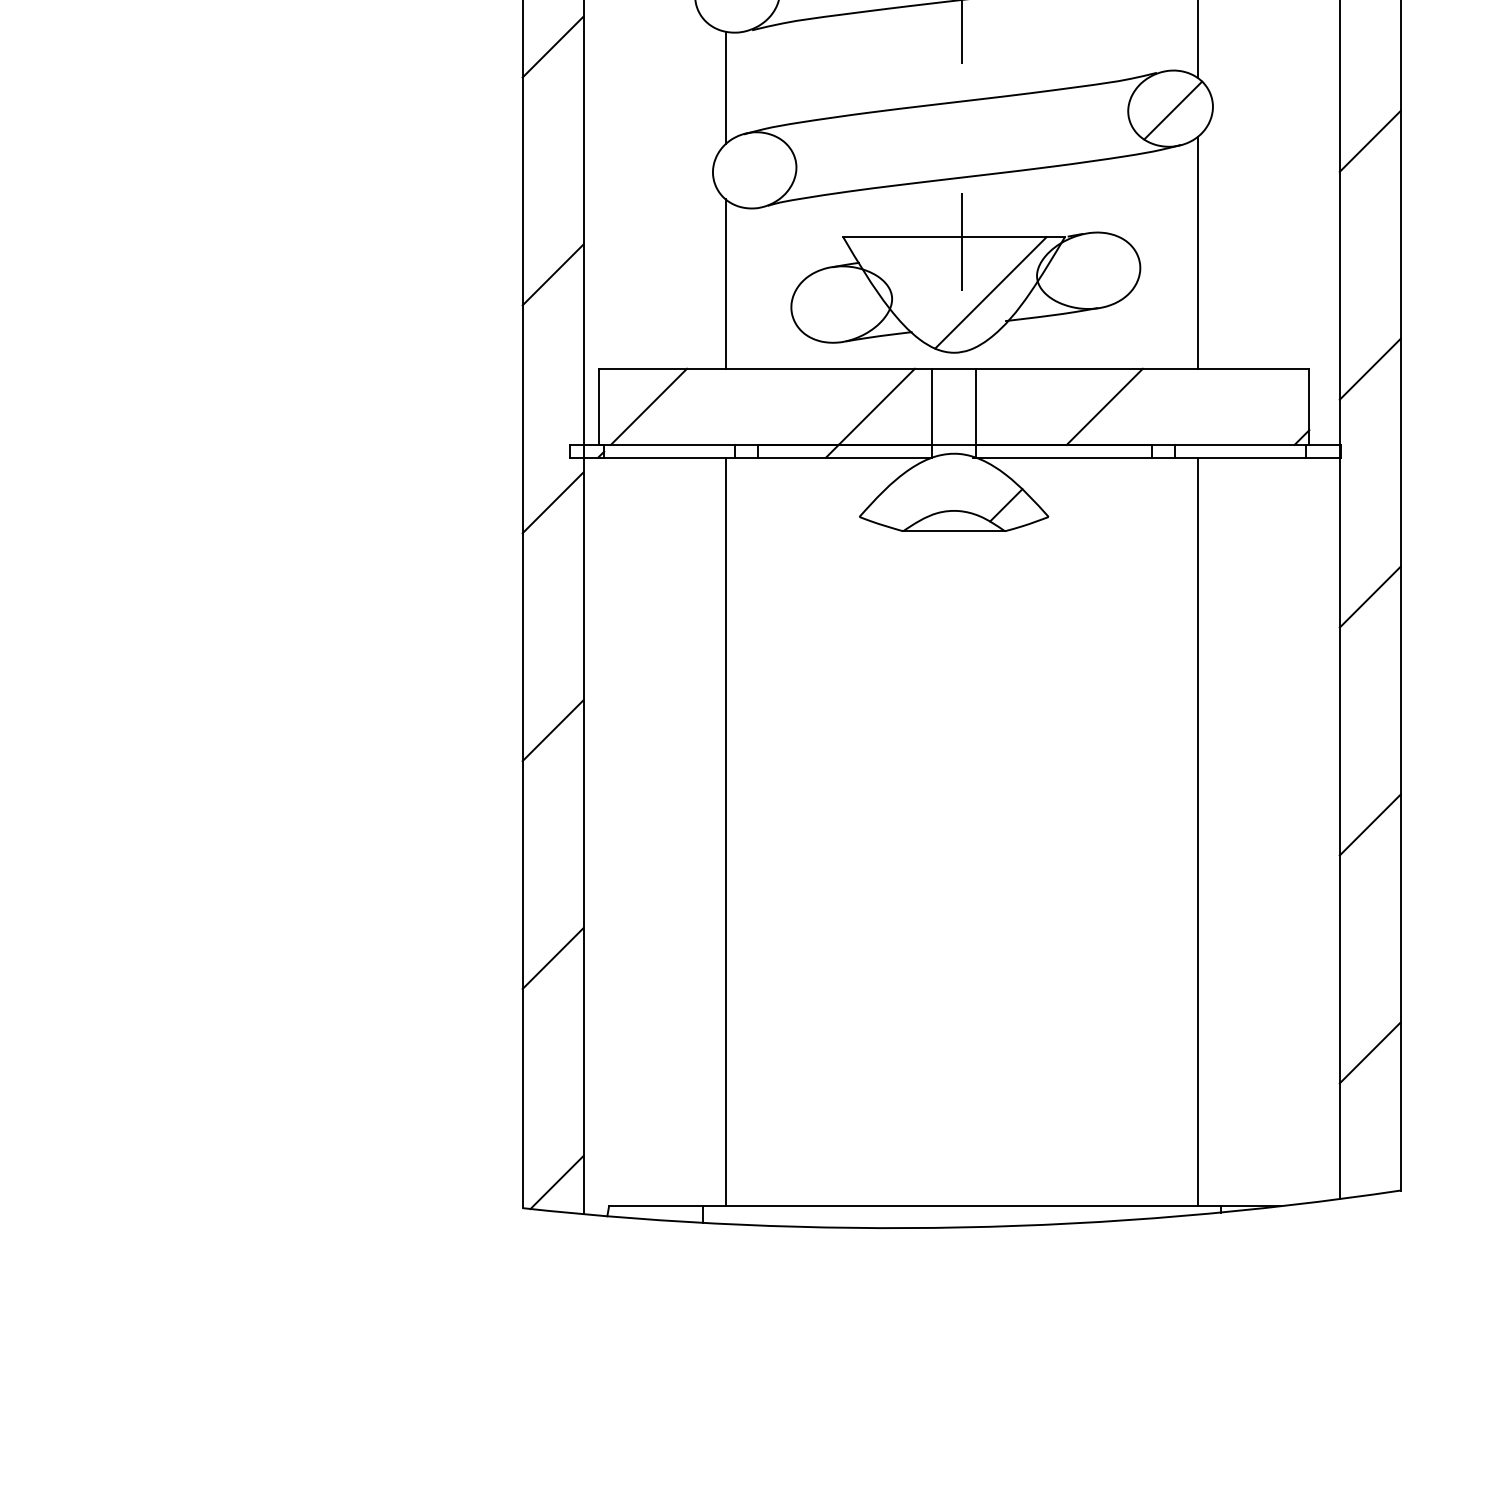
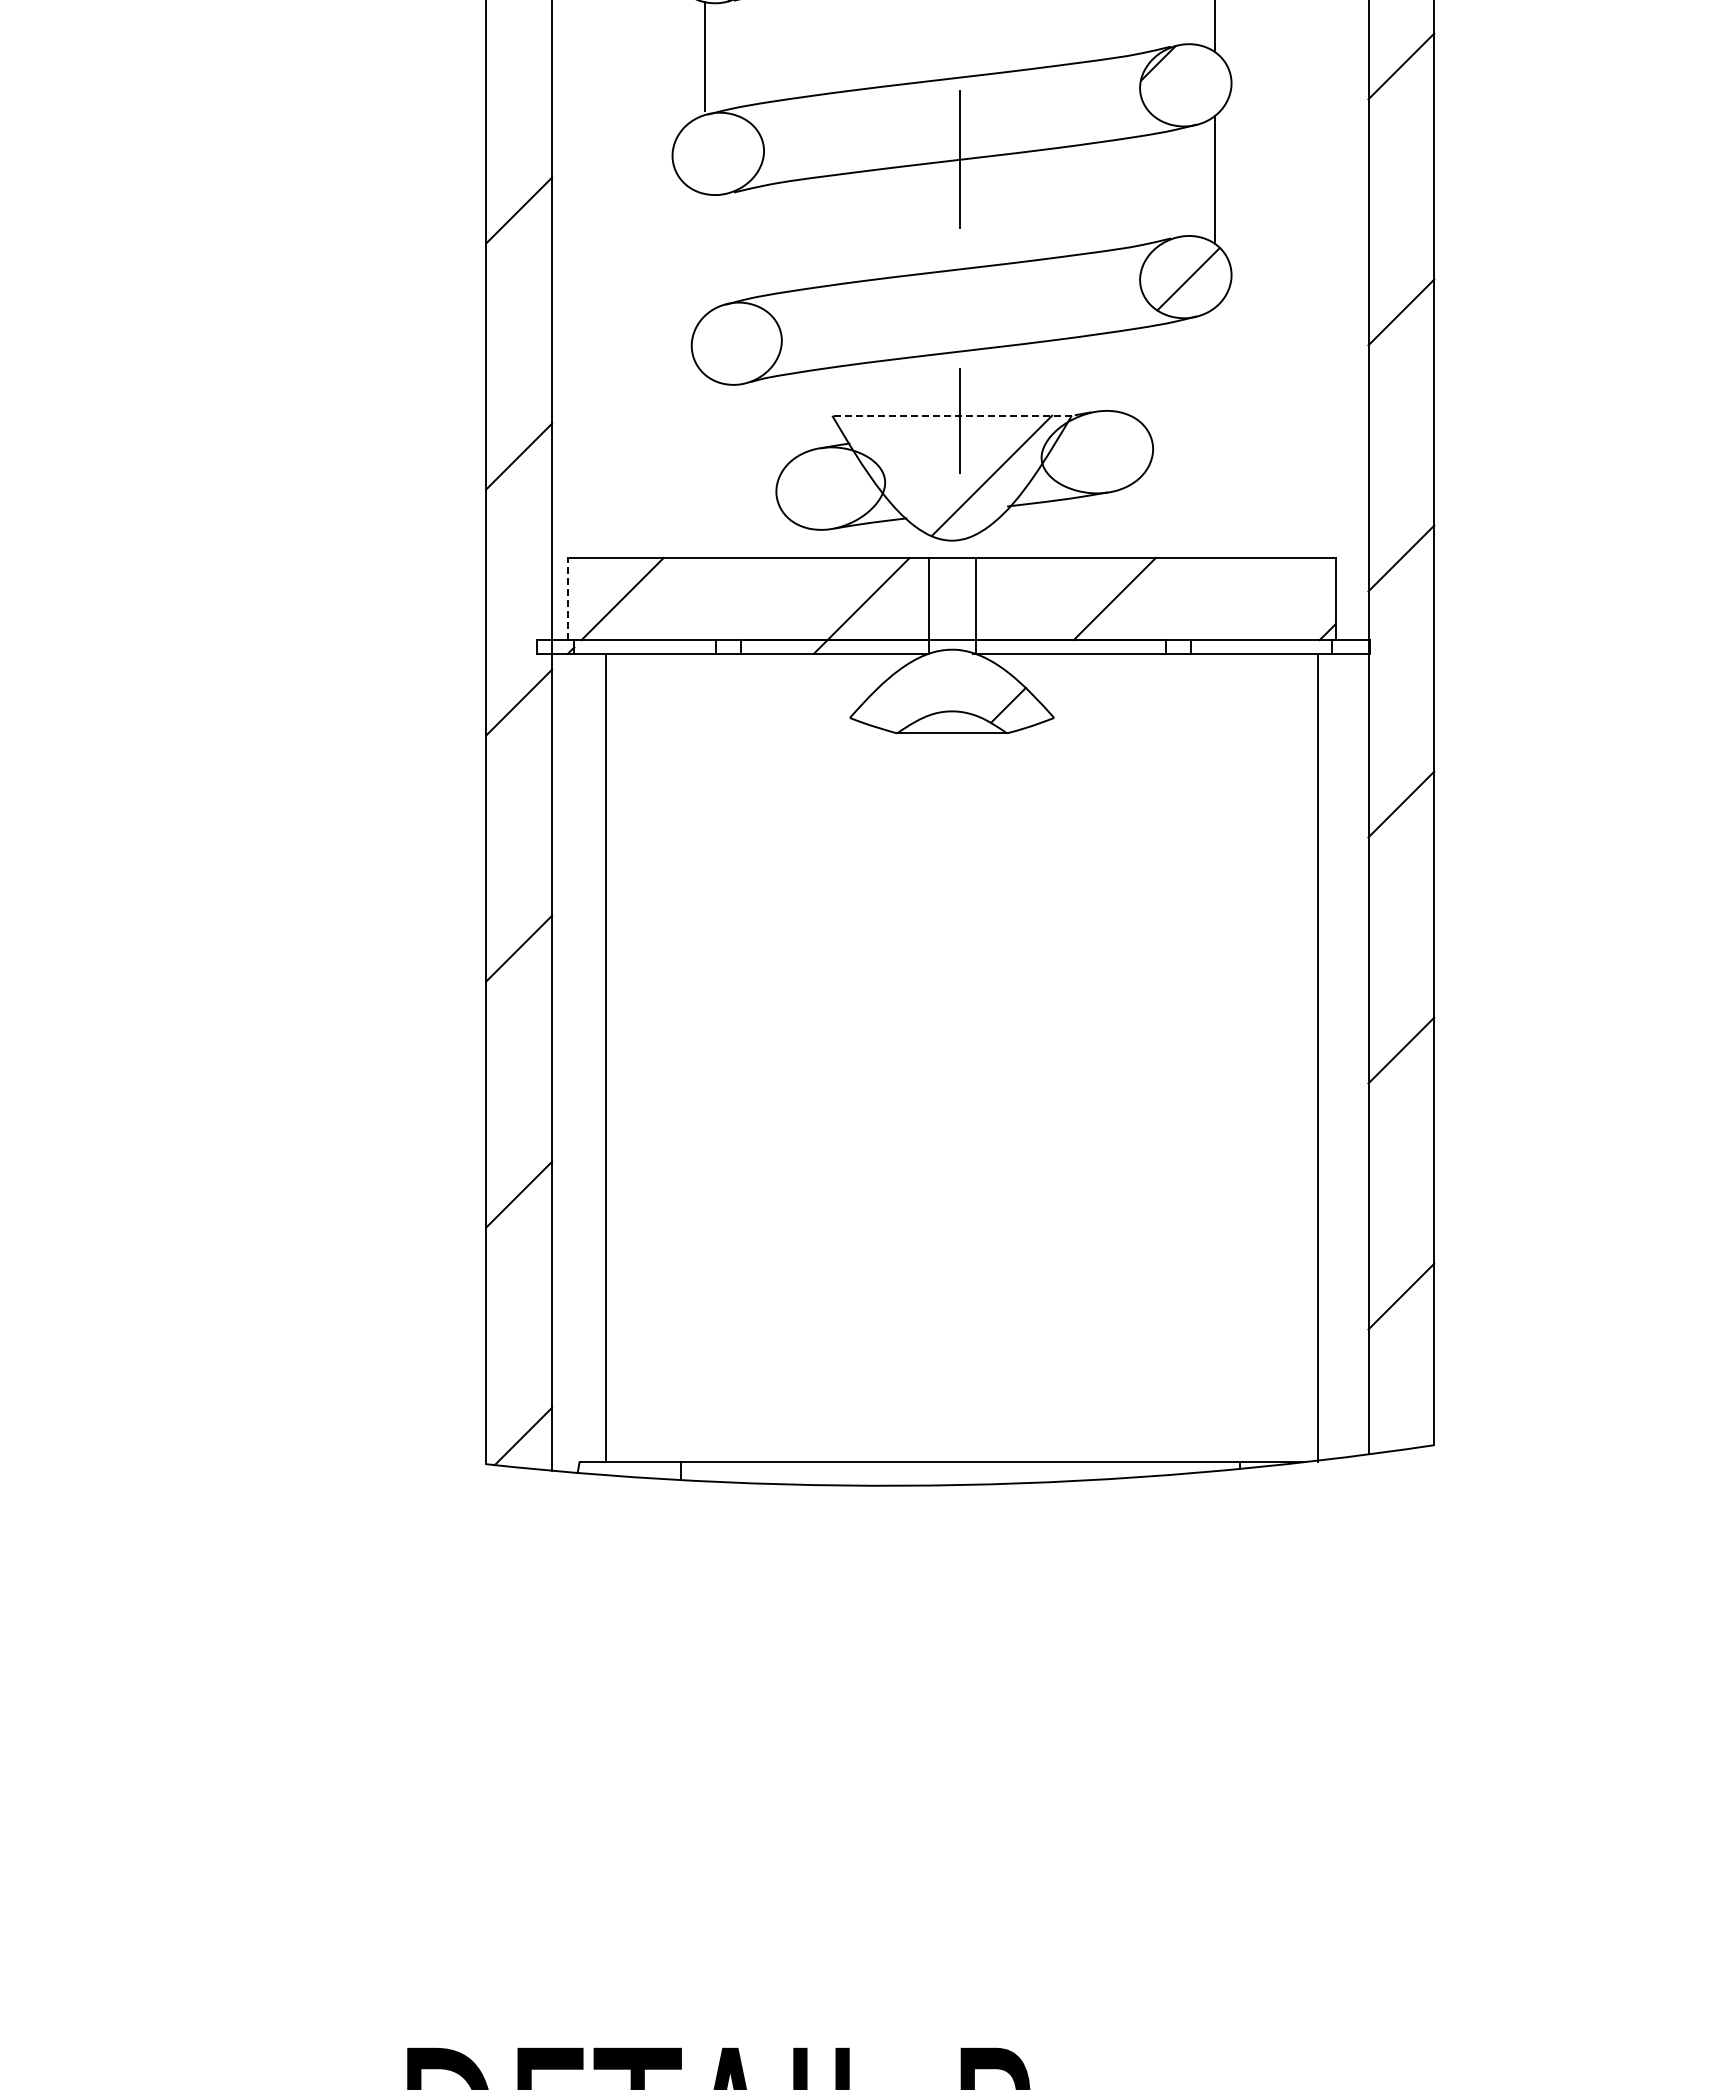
line: (725, 87) -> (705, 254), removed
line: (954, 236) -> (952, 415), solid -> dashed
line: (1198, 252) -> (1215, 432), removed
line: (725, 284) -> (705, 466), removed
line: (598, 406) -> (568, 598), solid -> dashed
line: (725, 831) -> (606, 1057), moved
line: (1198, 831) -> (1318, 1057), moved

